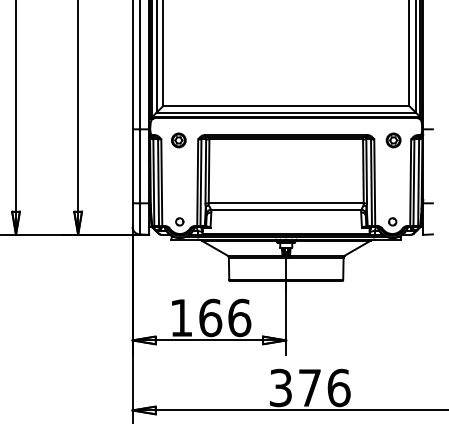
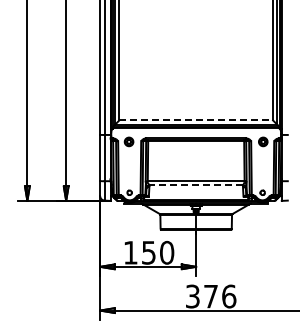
line: (286, 106) -> (196, 120), solid -> dashed
line: (286, 210) -> (196, 185), solid -> dashed
text: (225, 317) -> (158, 252), 166 -> 150

